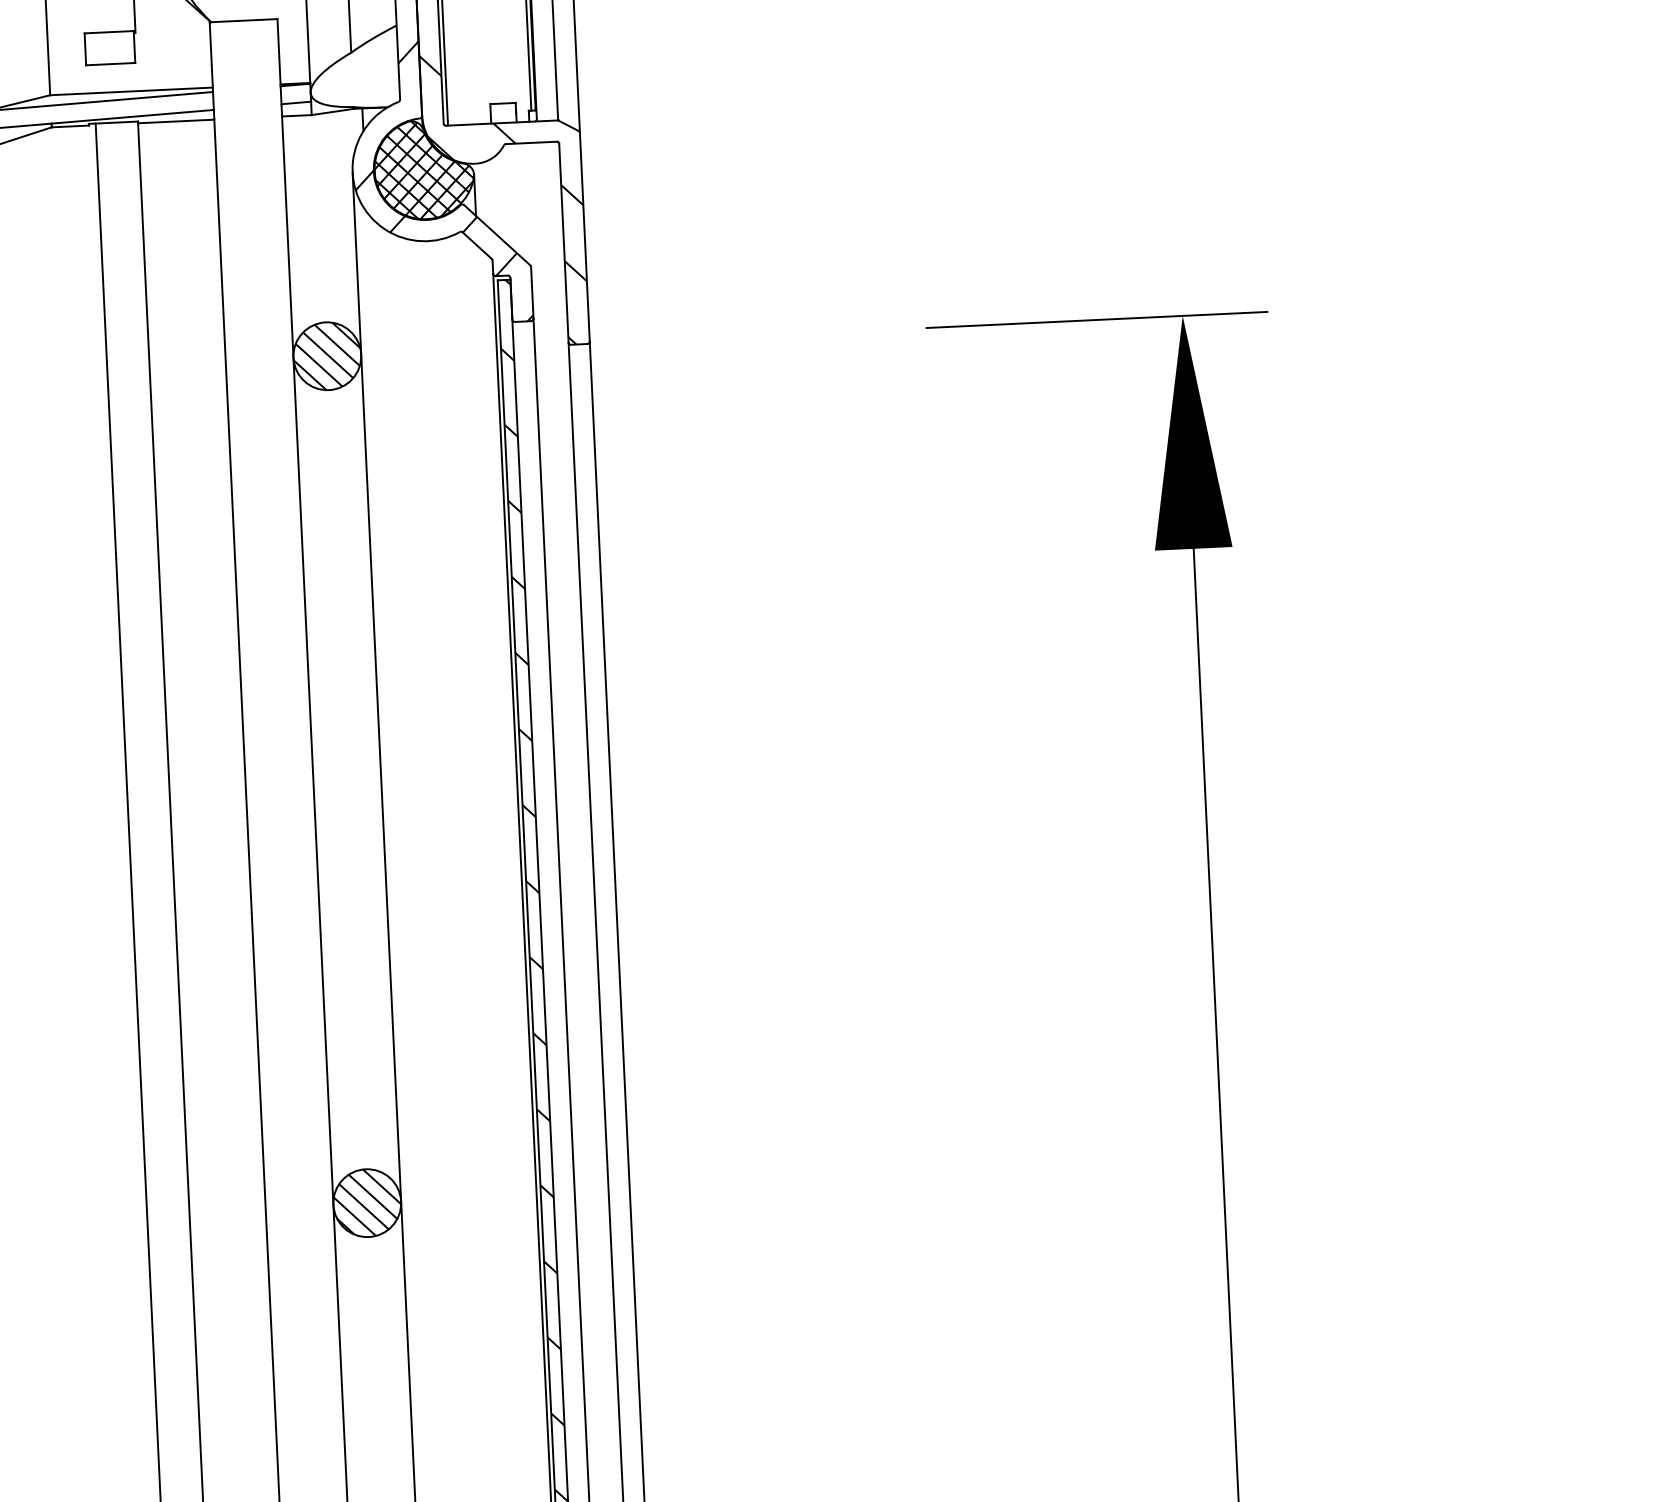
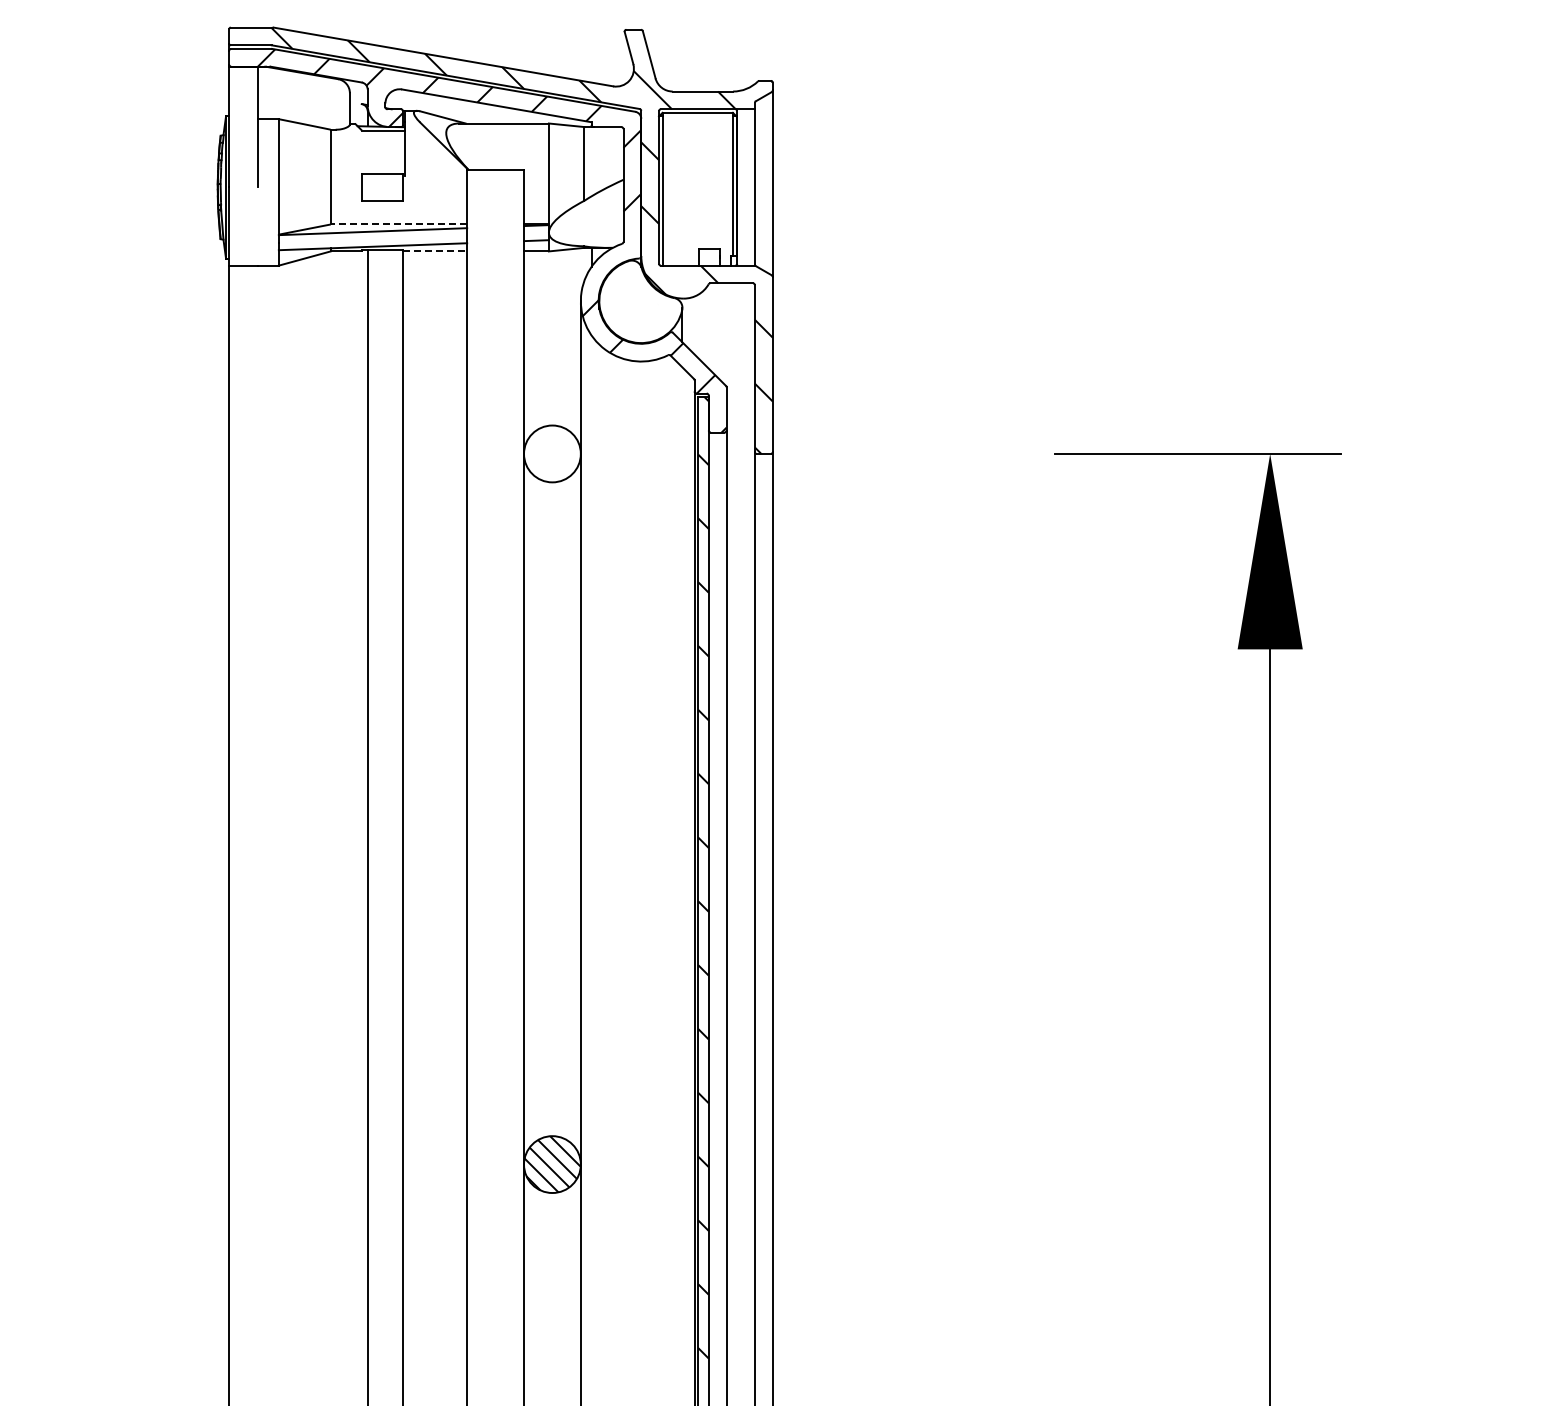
line: (130, 91) -> (398, 224), solid -> dashed
line: (176, 121) -> (435, 251), solid -> dashed
hatch: (423, 169) -> (640, 301), removed
hatch: (327, 356) -> (552, 454), removed

